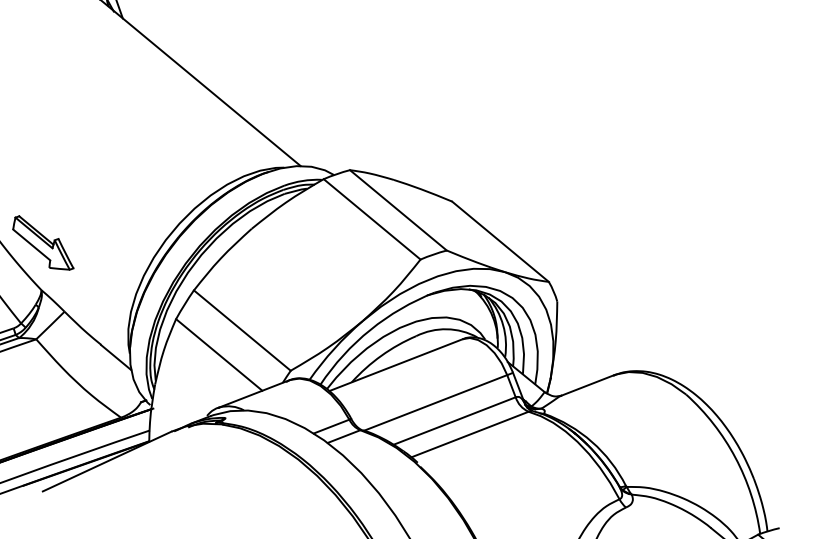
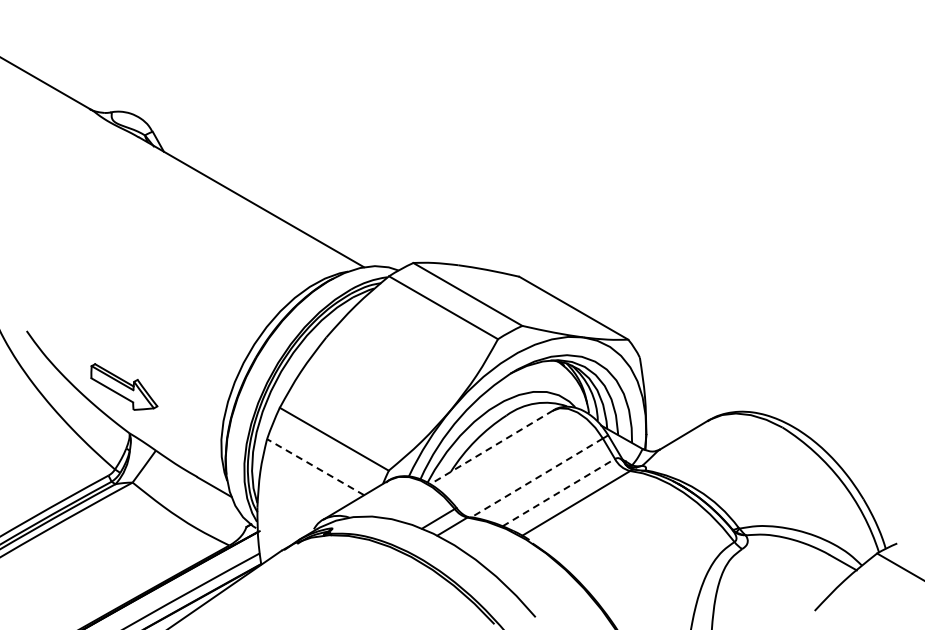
line: (219, 354) -> (315, 466), solid -> dashed
line: (395, 365) -> (491, 447), solid -> dashed
line: (436, 403) -> (537, 478), solid -> dashed
line: (454, 420) -> (558, 492), solid -> dashed

